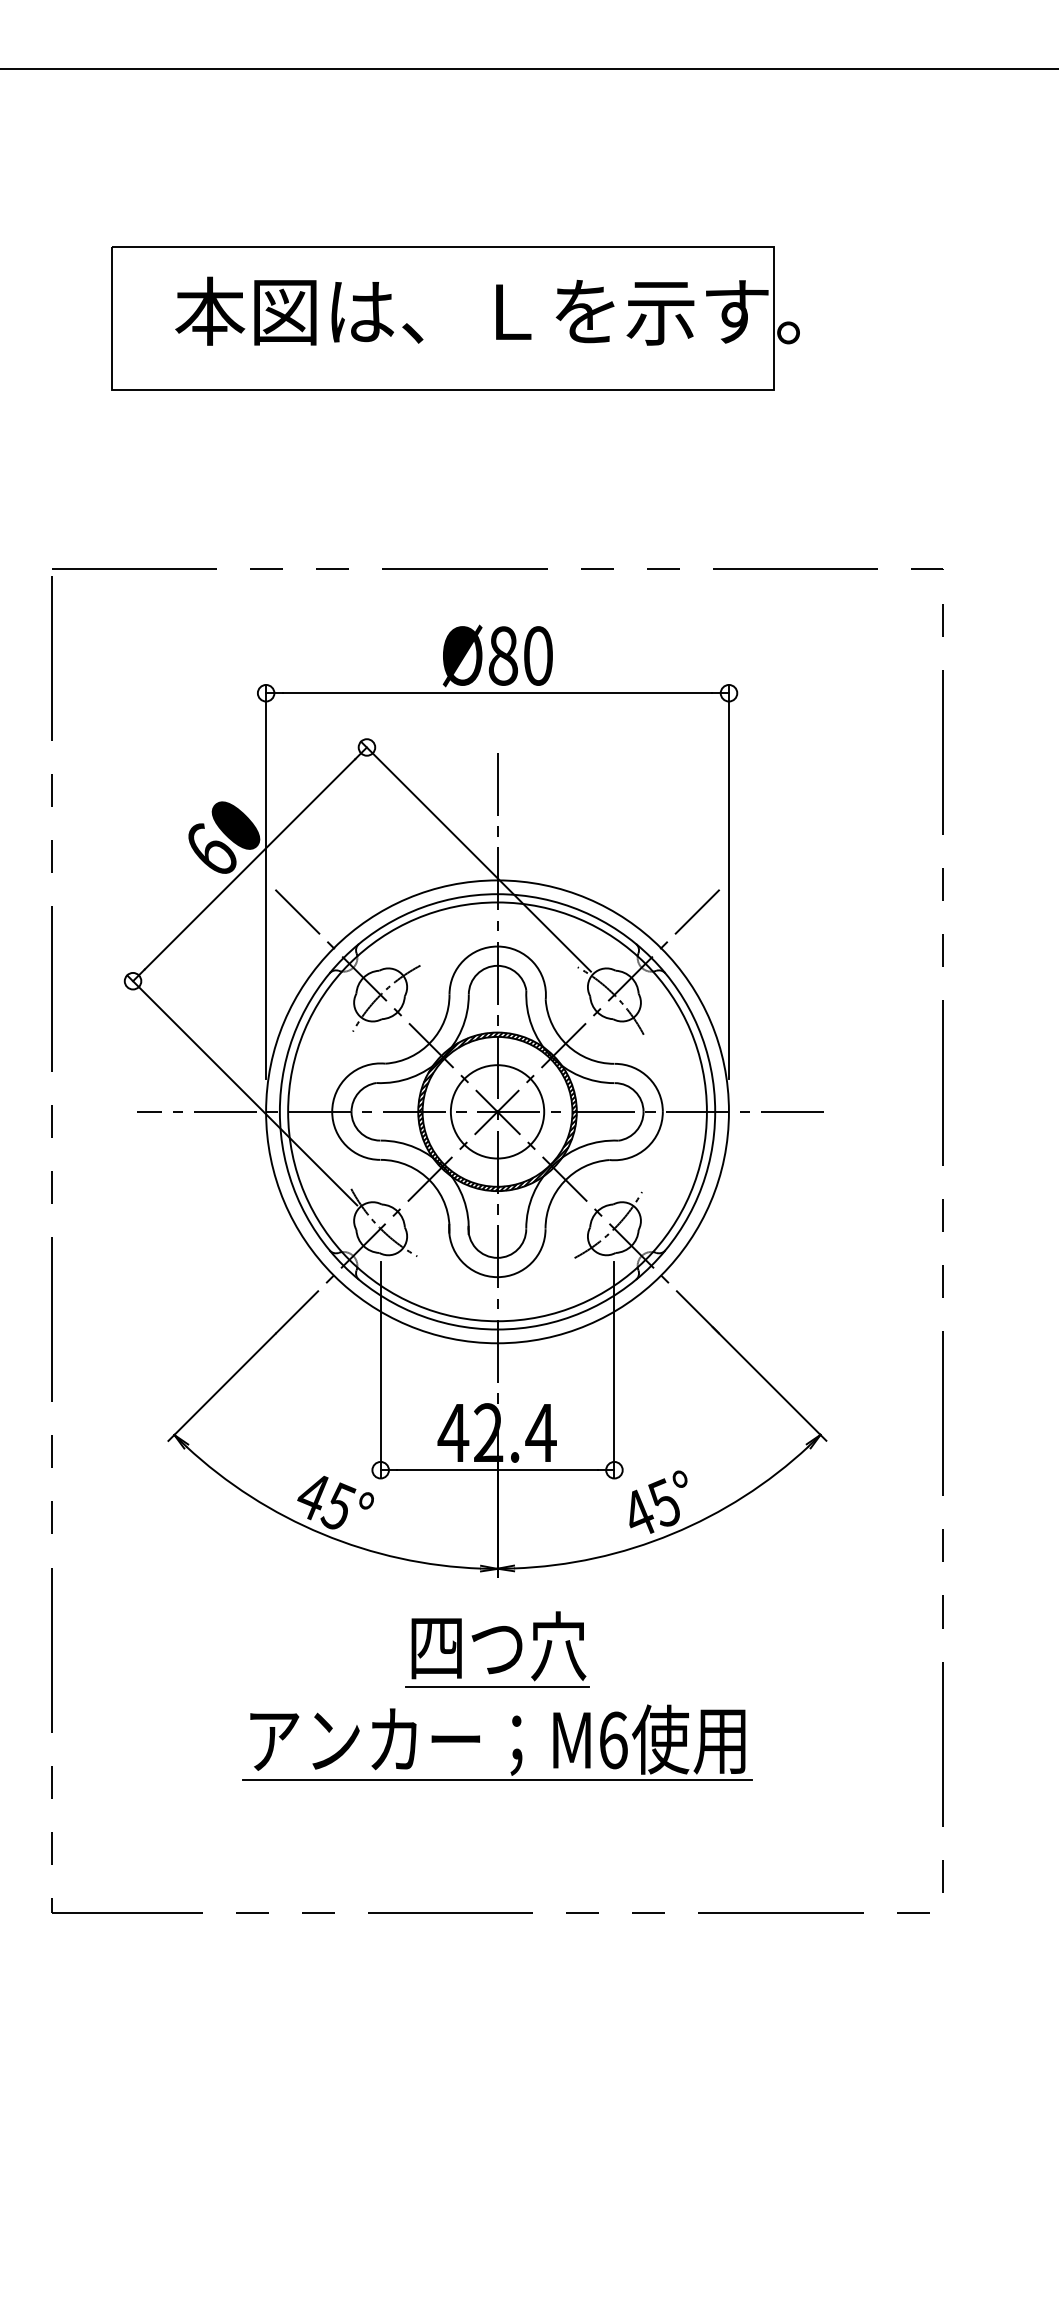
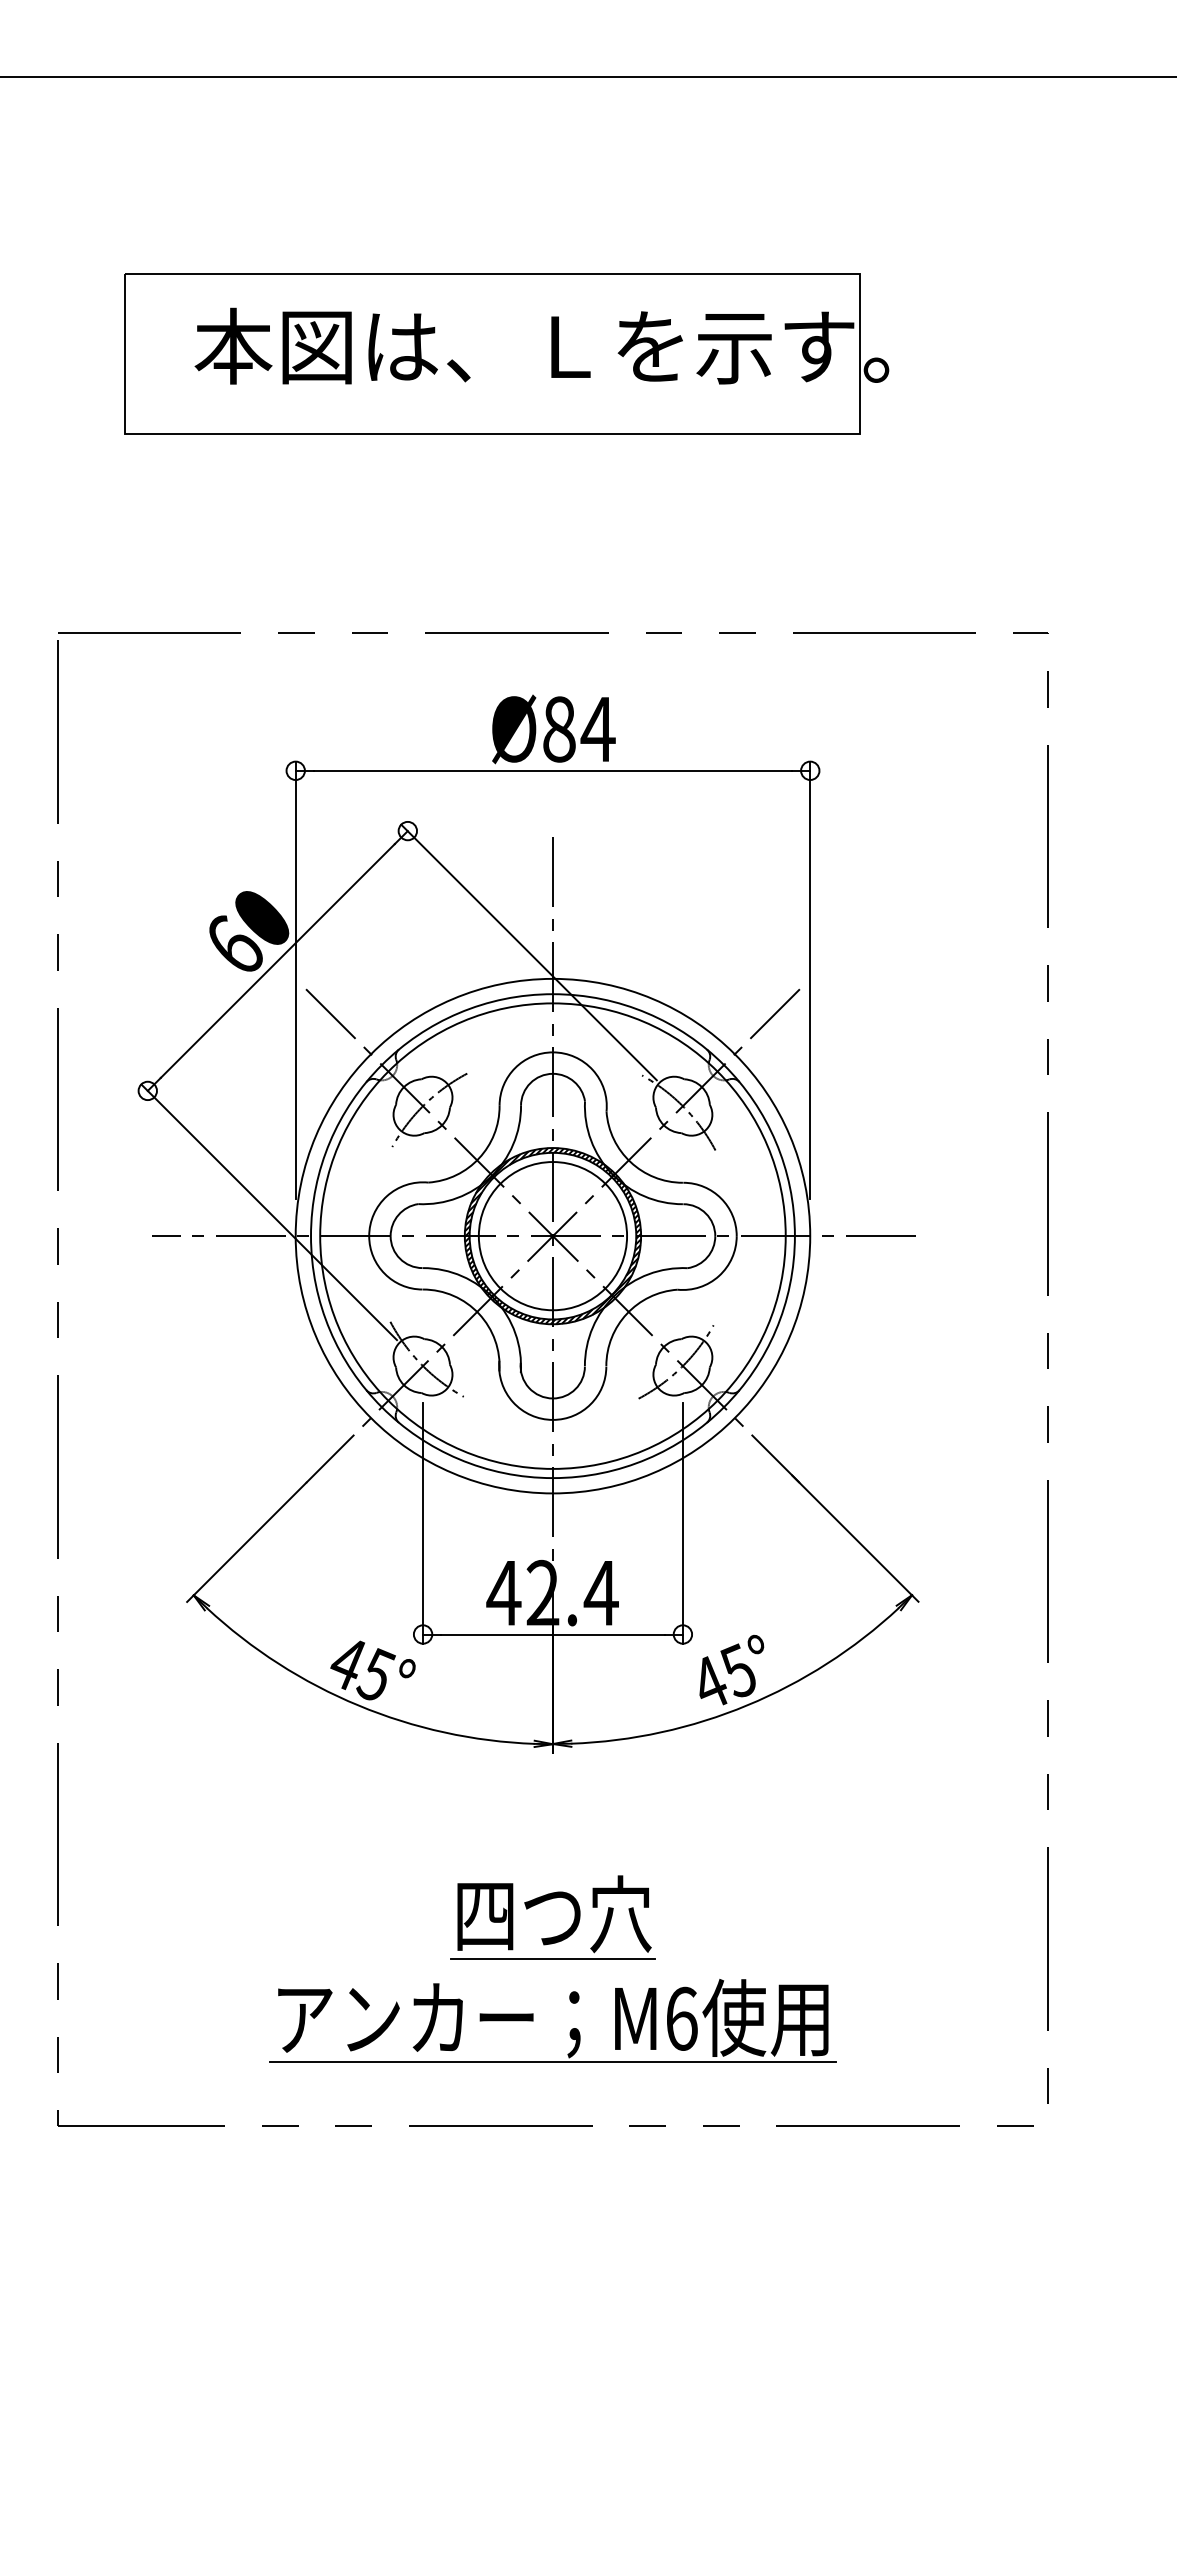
text: (537, 656) -> (597, 729), Ø80 -> Ø84
circle: (497, 1112) -> (552, 1236), size x1.43
part: (497, 1687) -> (552, 1959), moved

